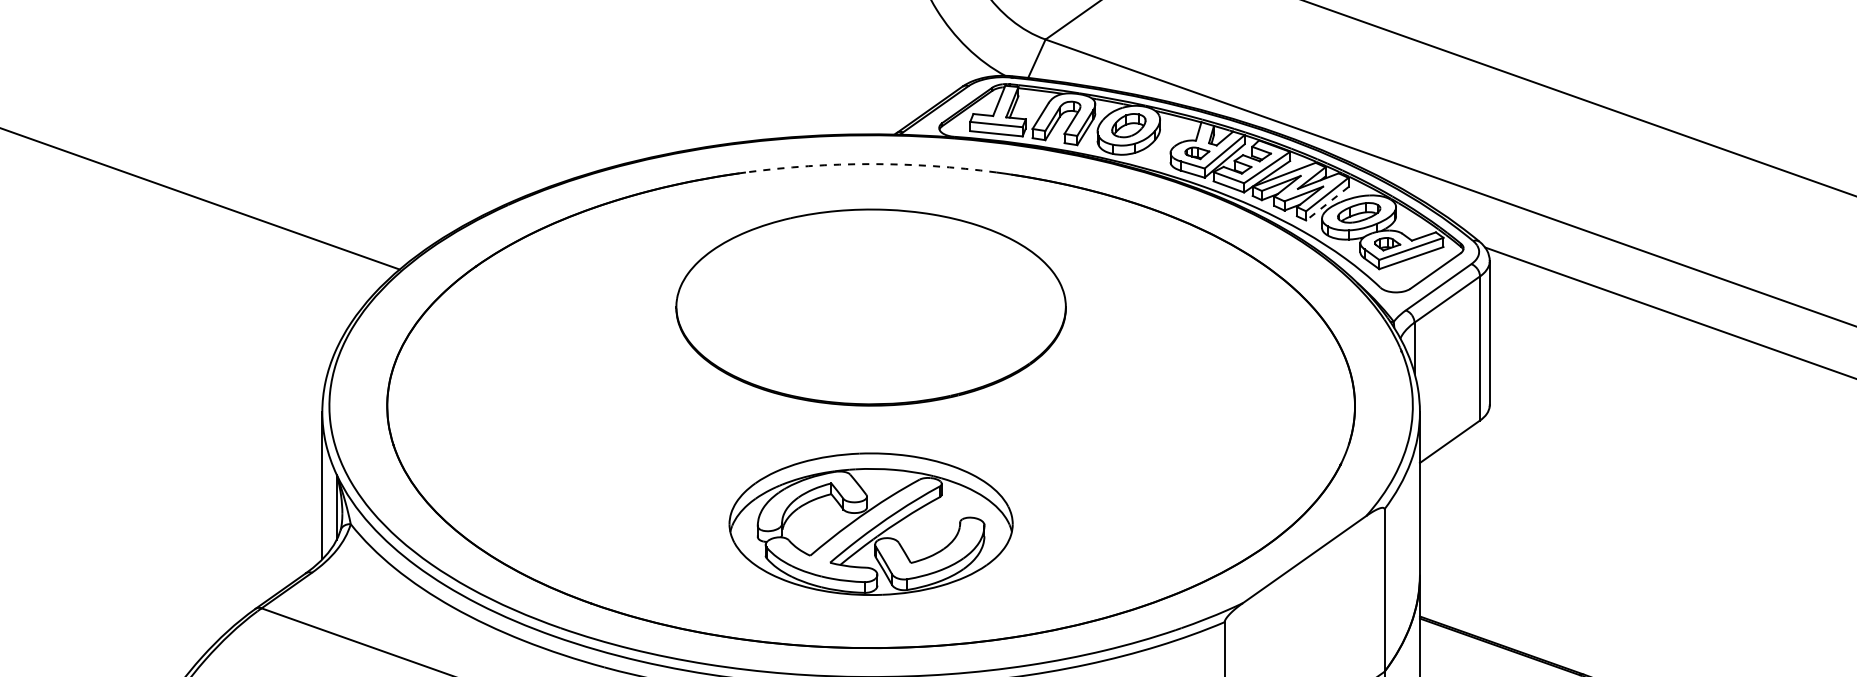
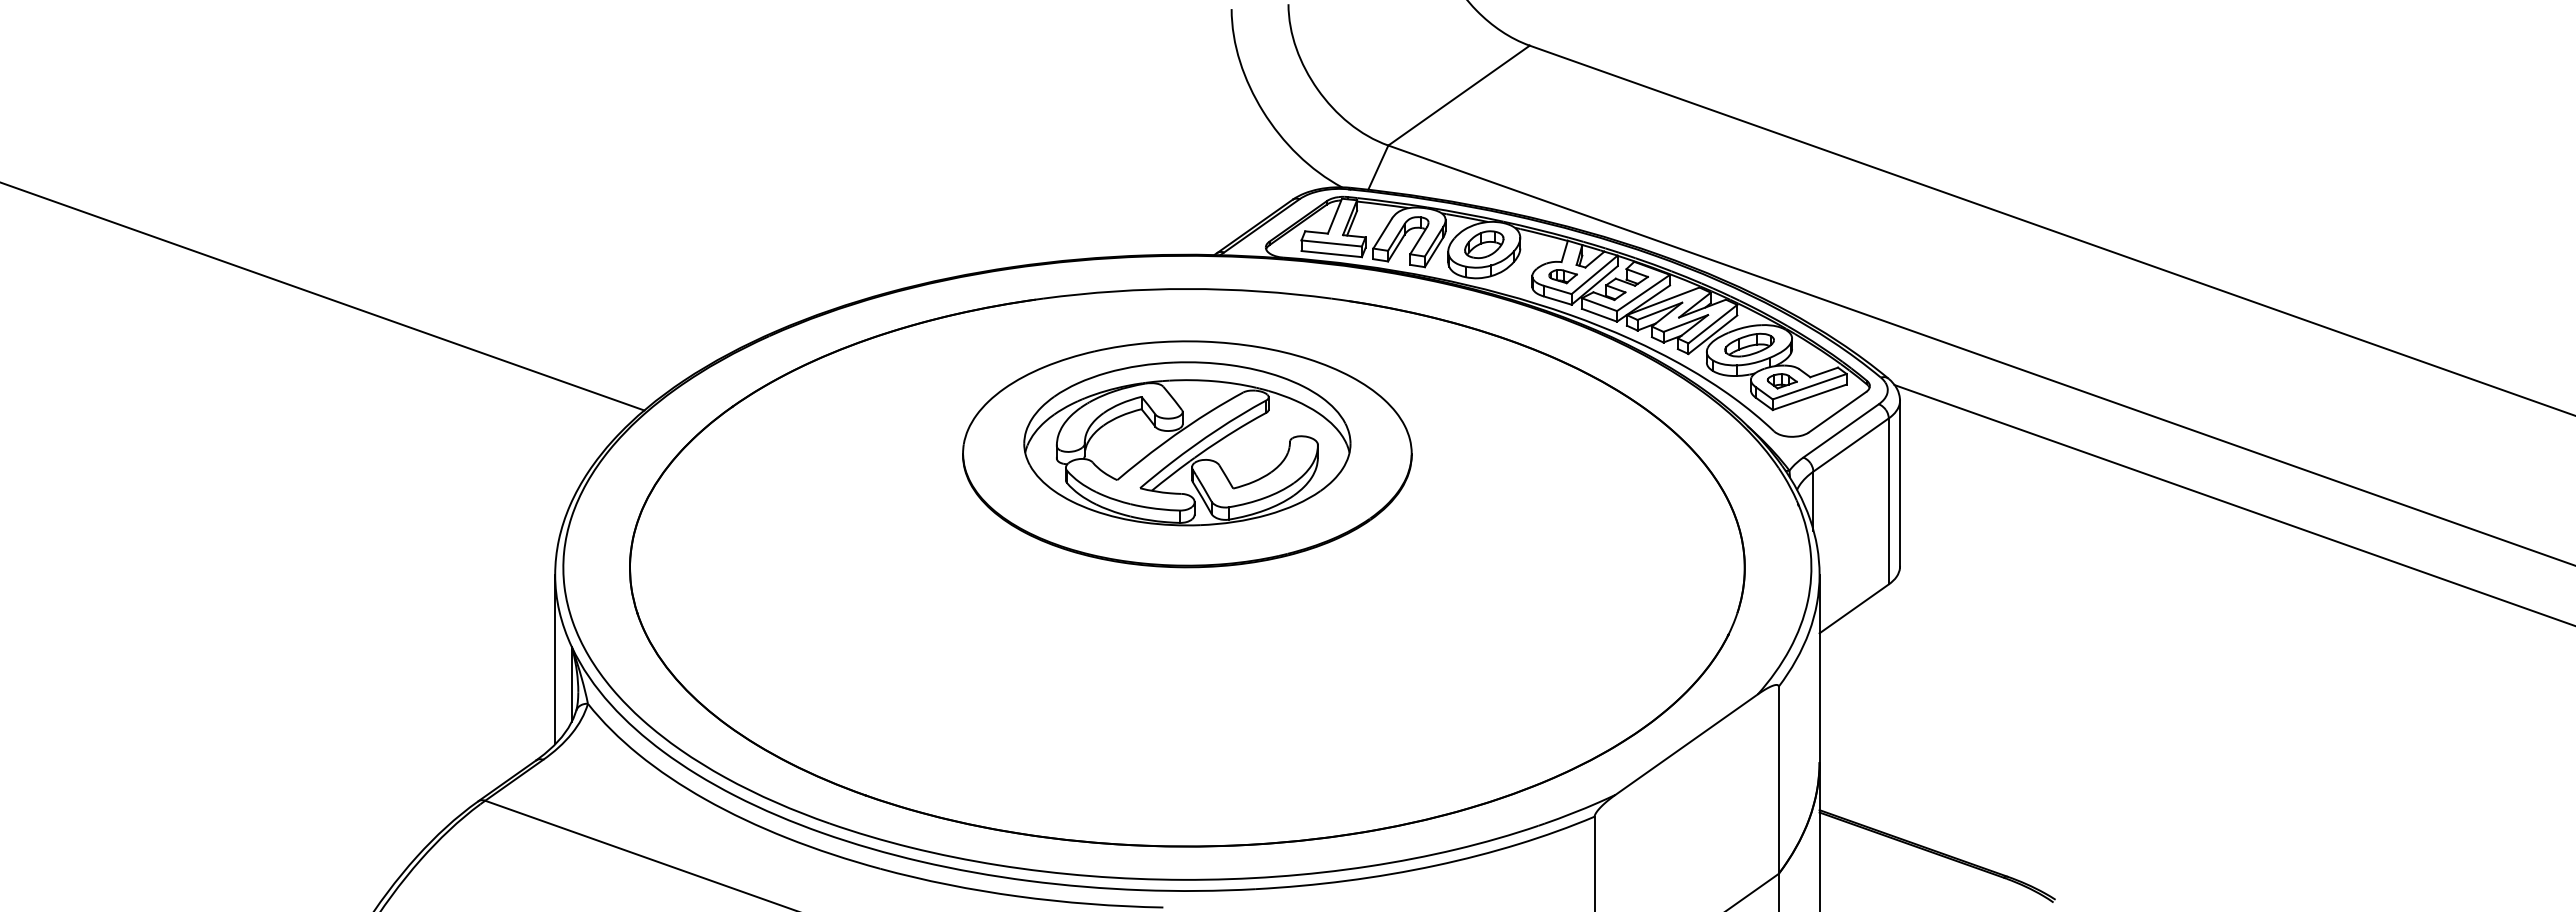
arc: (871, 164) -> (1187, 289), dashed -> solid
line: (1326, 204) -> (1712, 335), dashed -> solid
part: (871, 523) -> (1187, 443), moved

